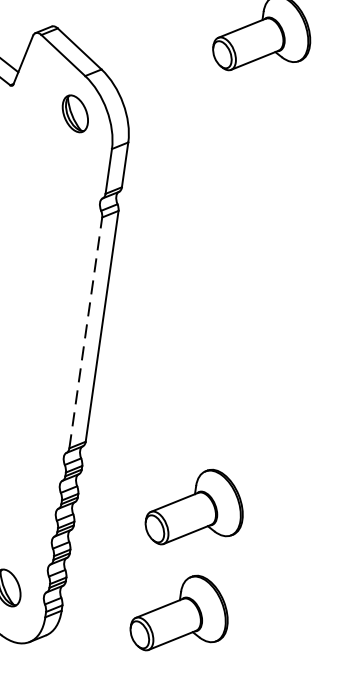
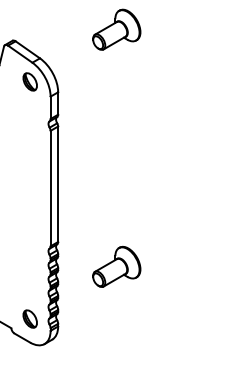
line: (85, 332) -> (50, 188), dashed -> solid
part: (180, 613) -> (116, 319), removed

